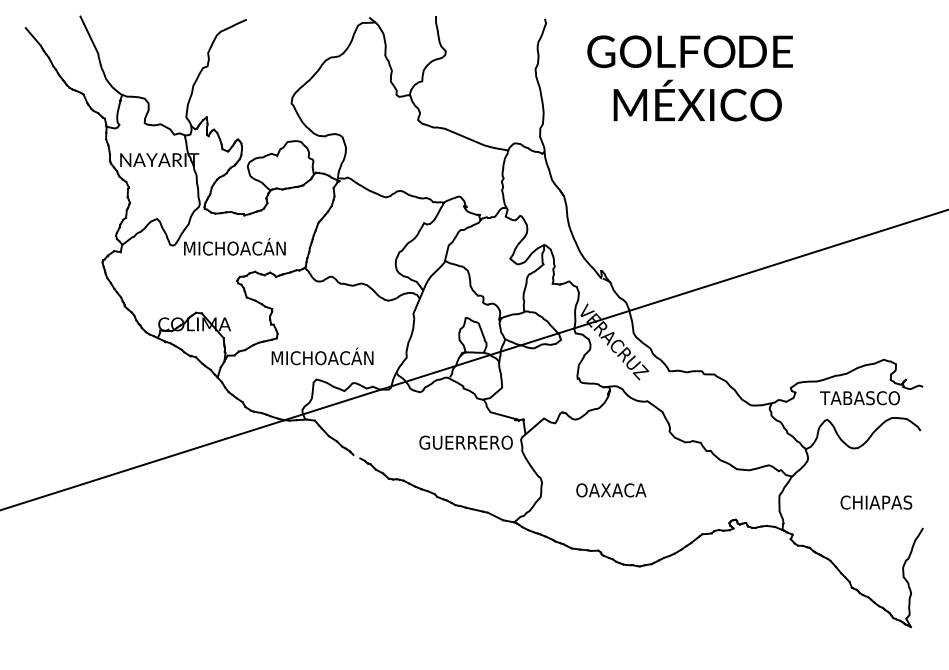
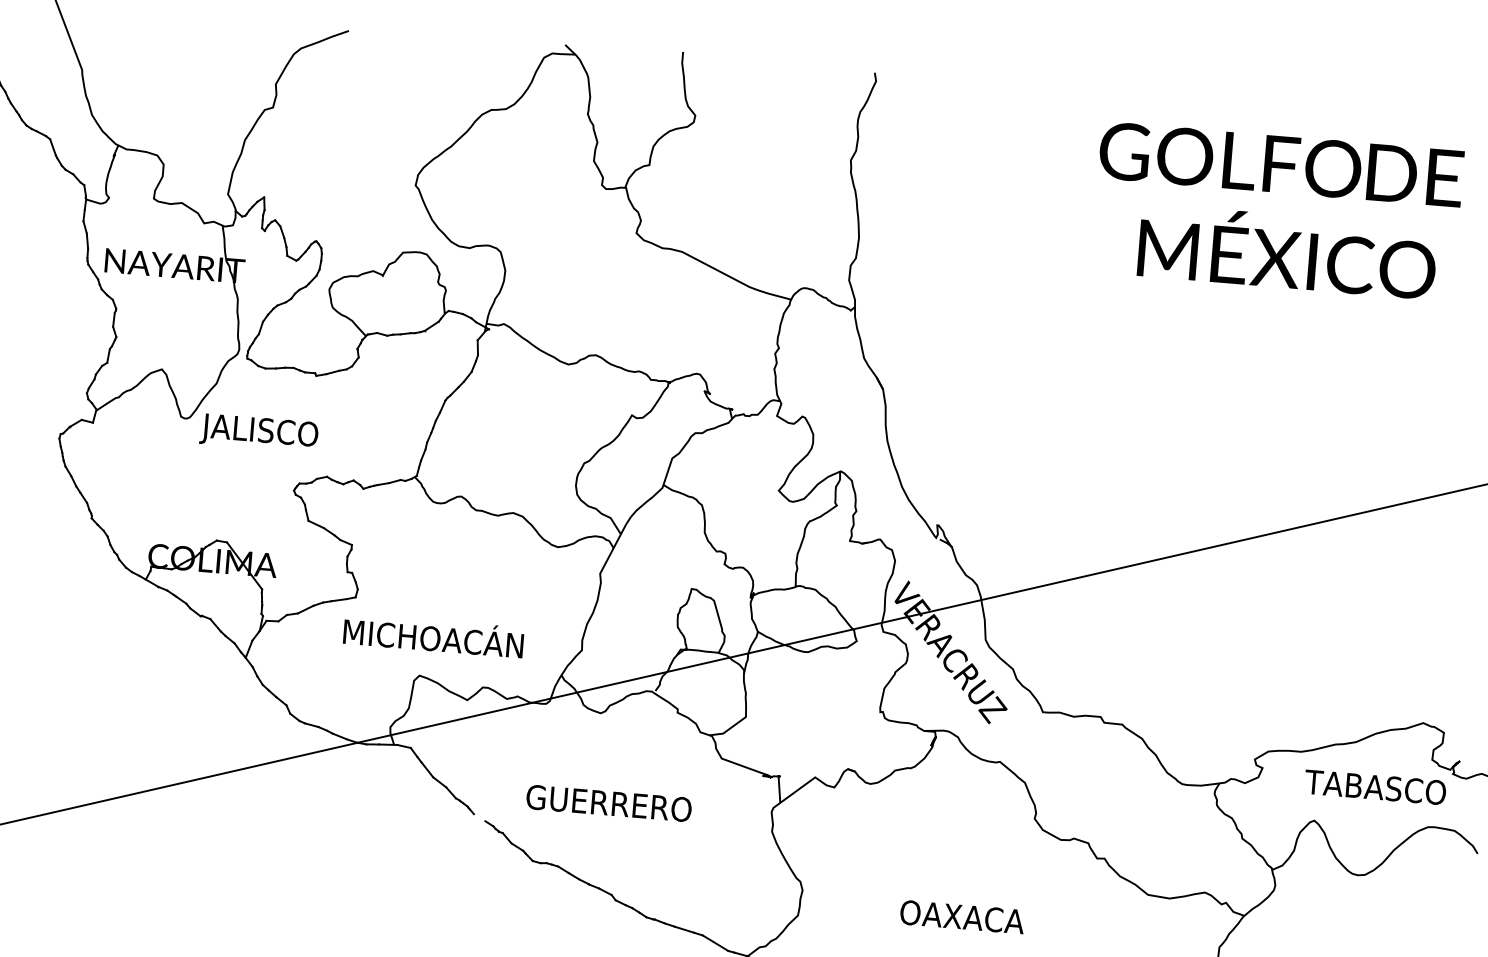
text: (689, 78) -> (1276, 211), moved
text: (233, 248) -> (292, 432), MICHOACÁN -> JALISCO
text: (465, 442) -> (608, 802), moved
text: (611, 490) -> (962, 917), moved

